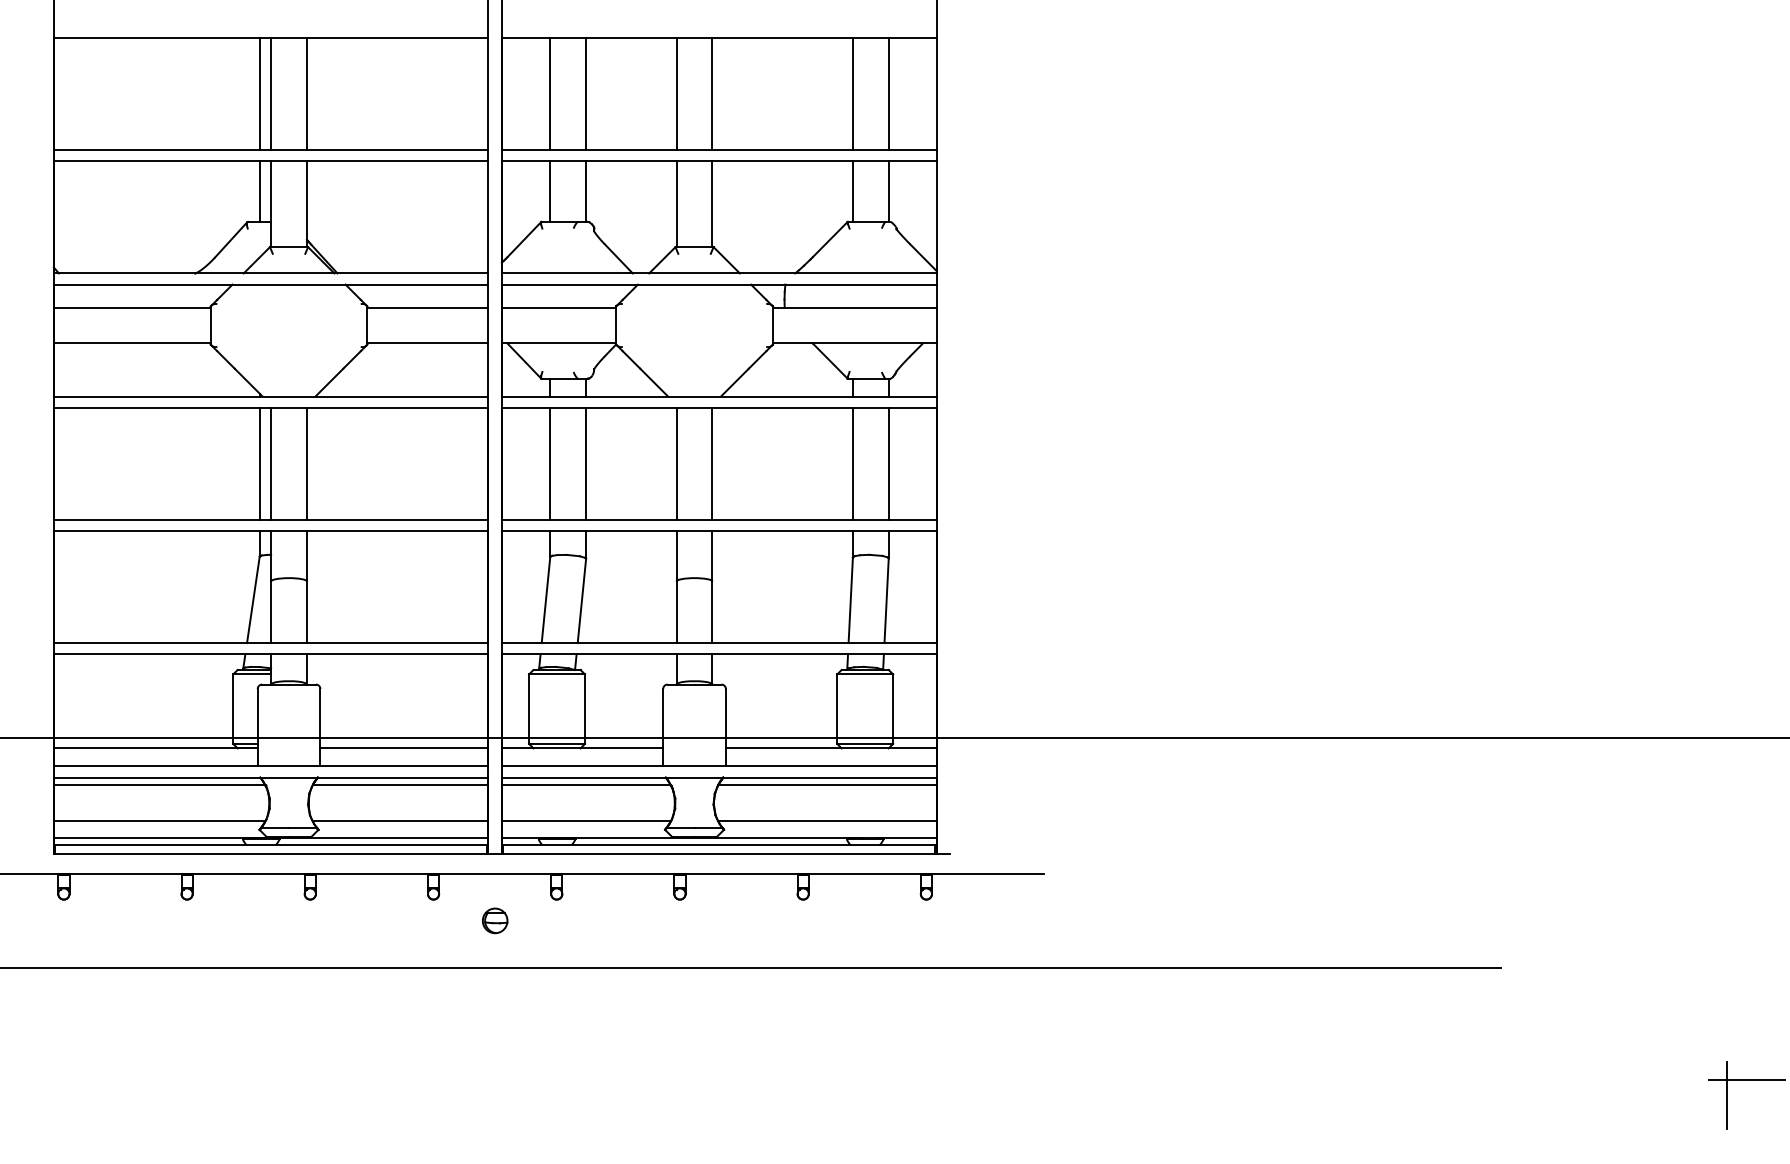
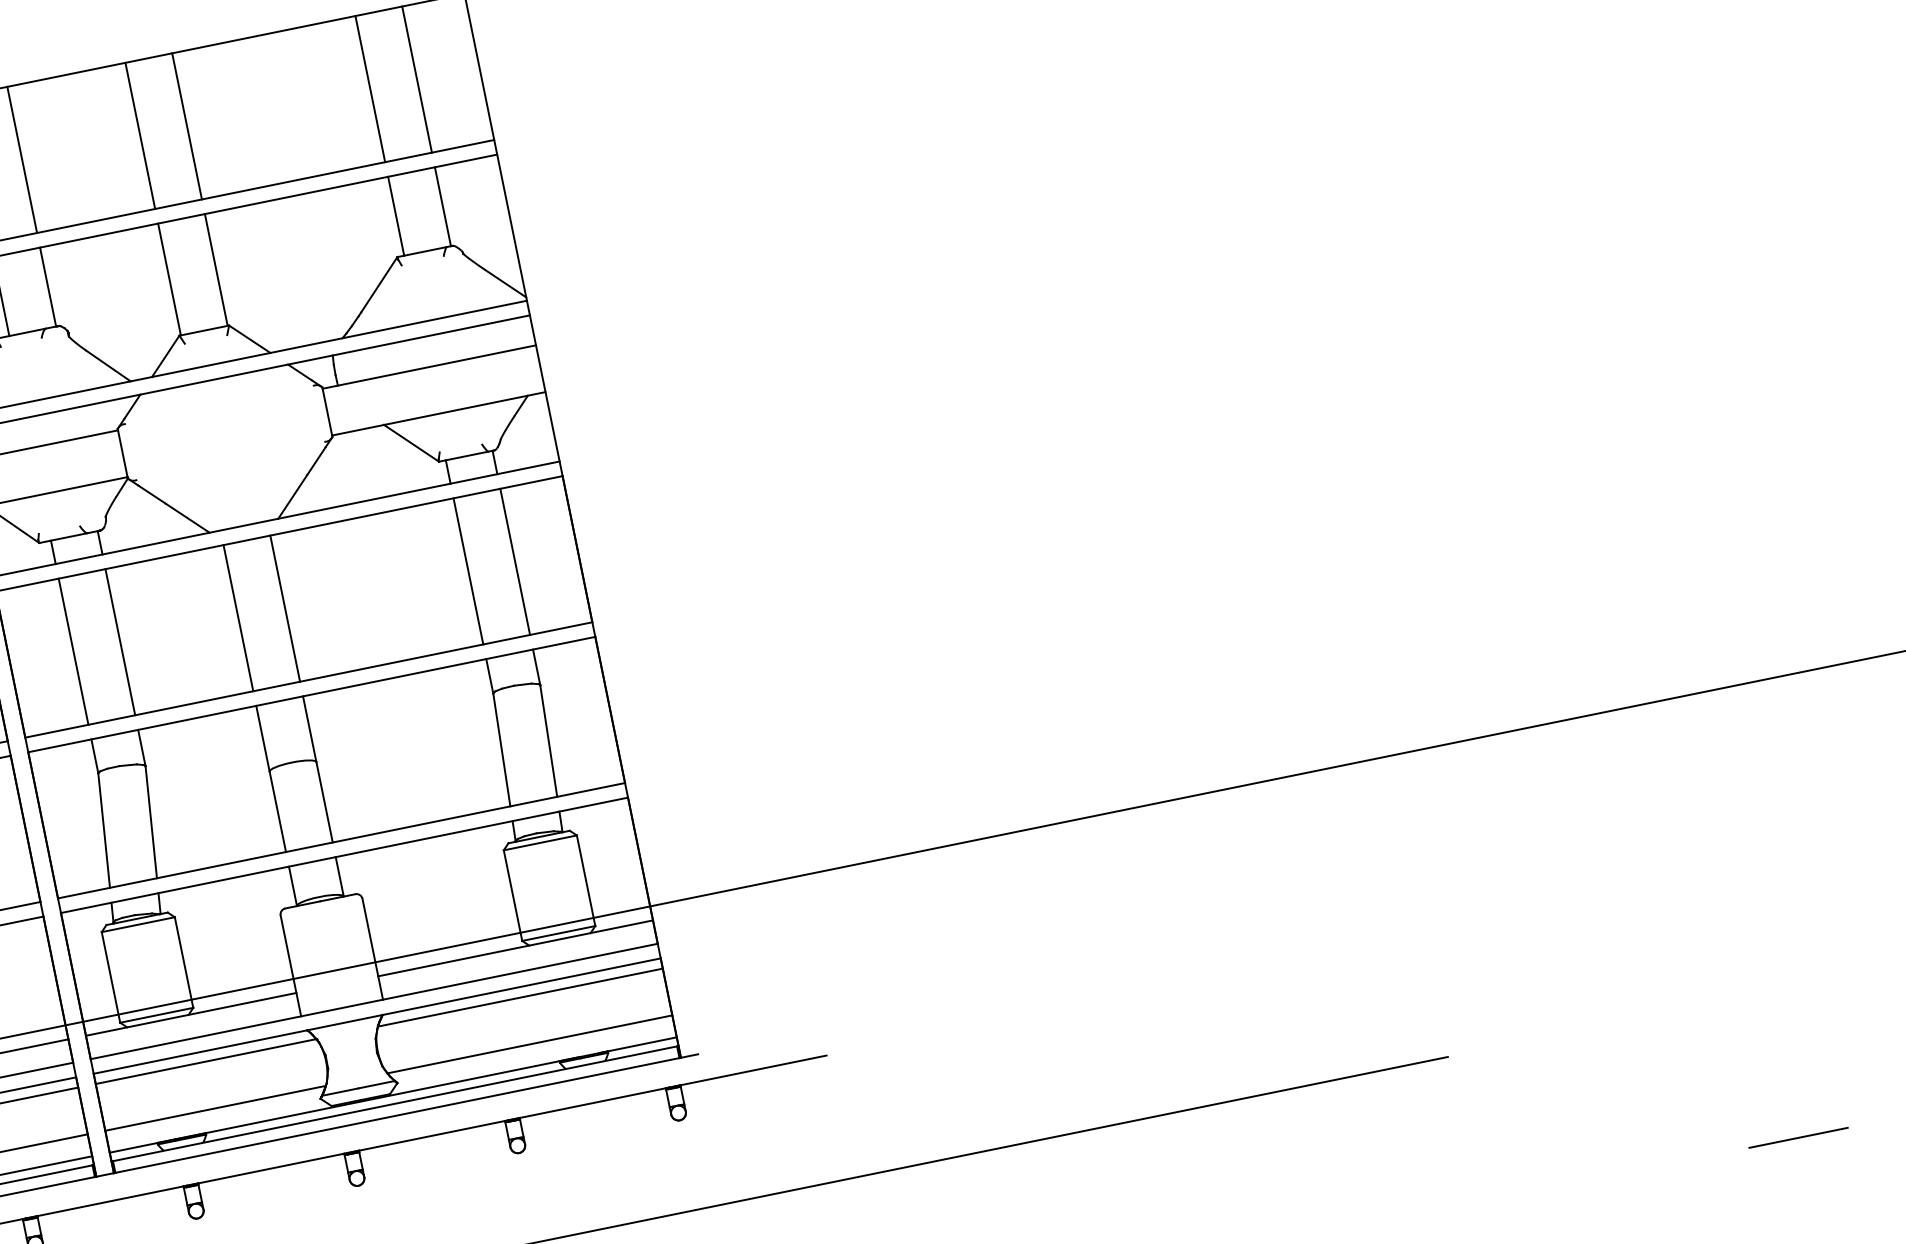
line: (1727, 1095) -> (1777, 1163), removed

